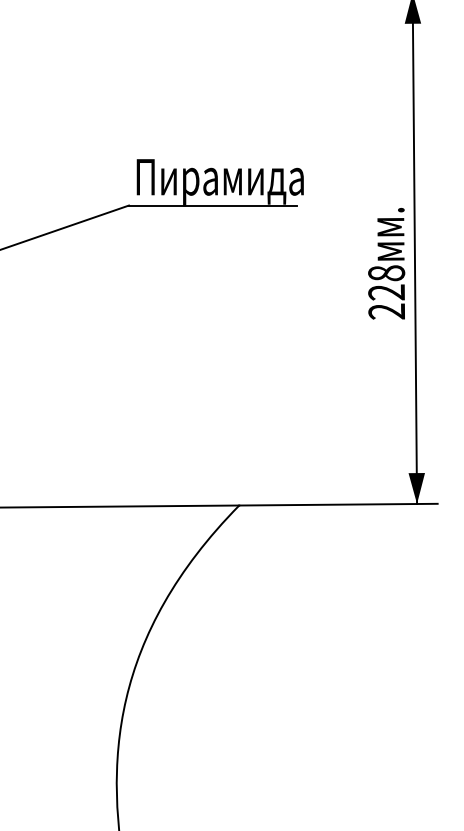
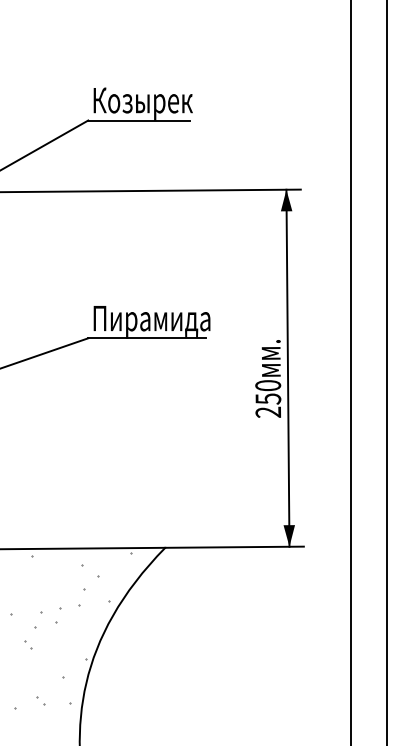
text: (387, 283) -> (268, 392), 228 -> 250
hatch: (103, 623) -> (70, 630), added

